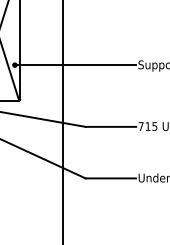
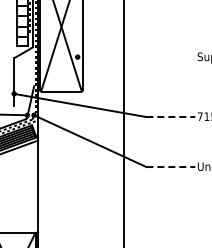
line: (75, 65) -> (136, 57), removed
line: (111, 127) -> (171, 117), solid -> dashed
line: (111, 178) -> (171, 167), solid -> dashed

